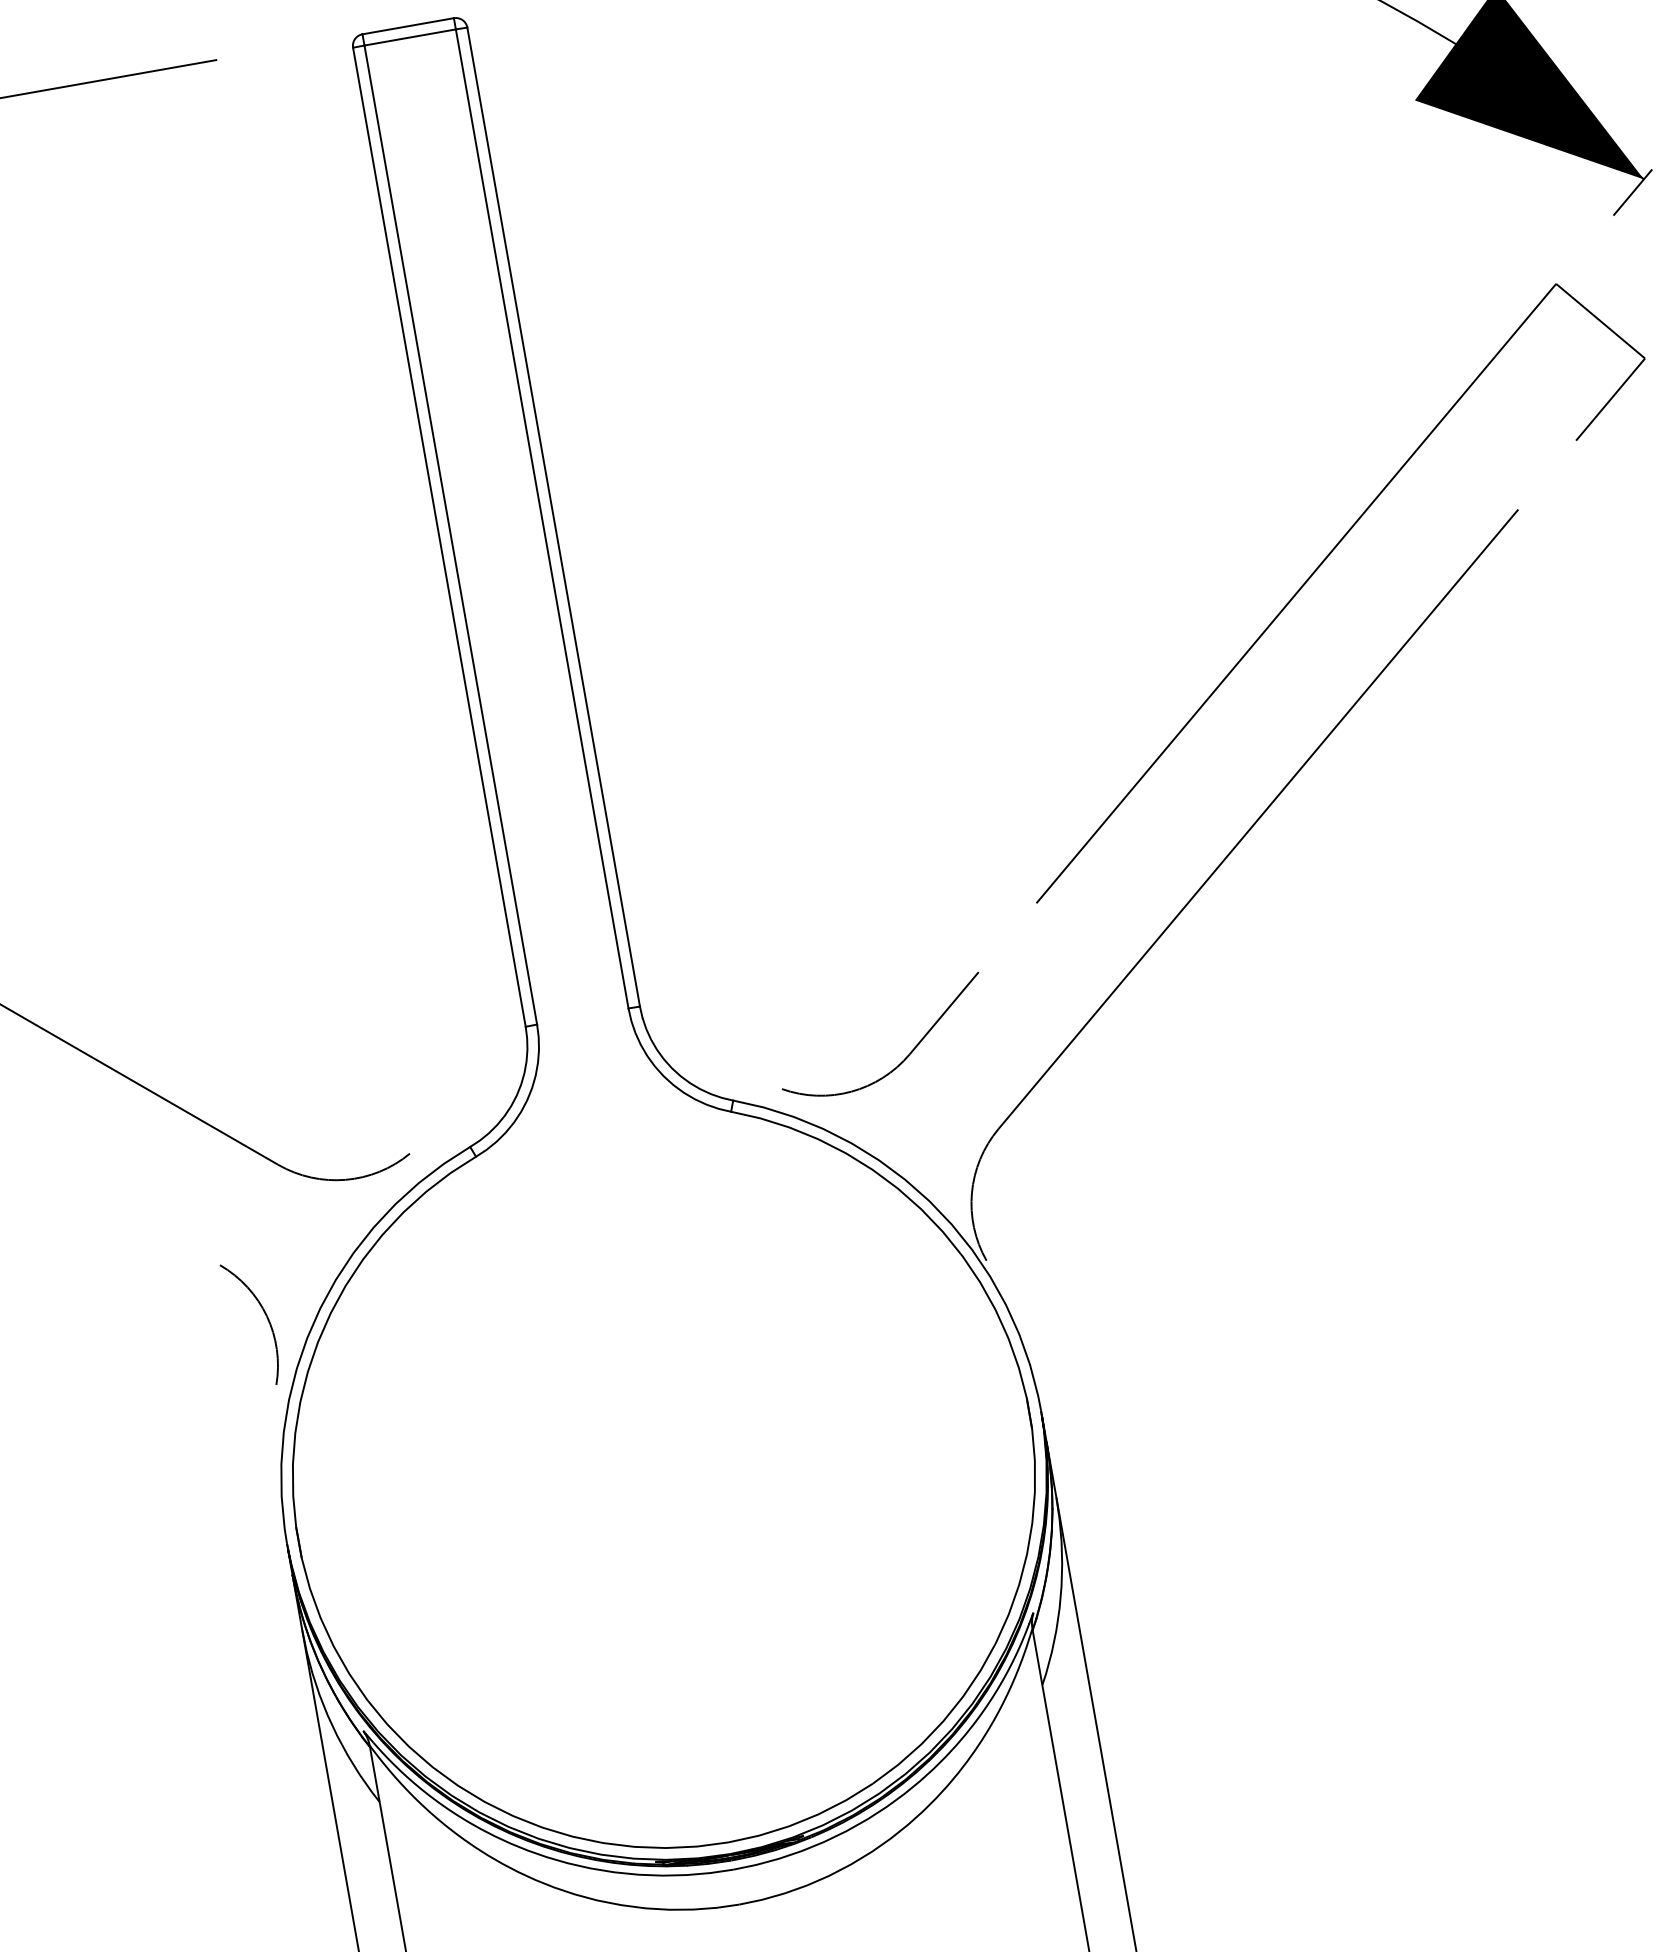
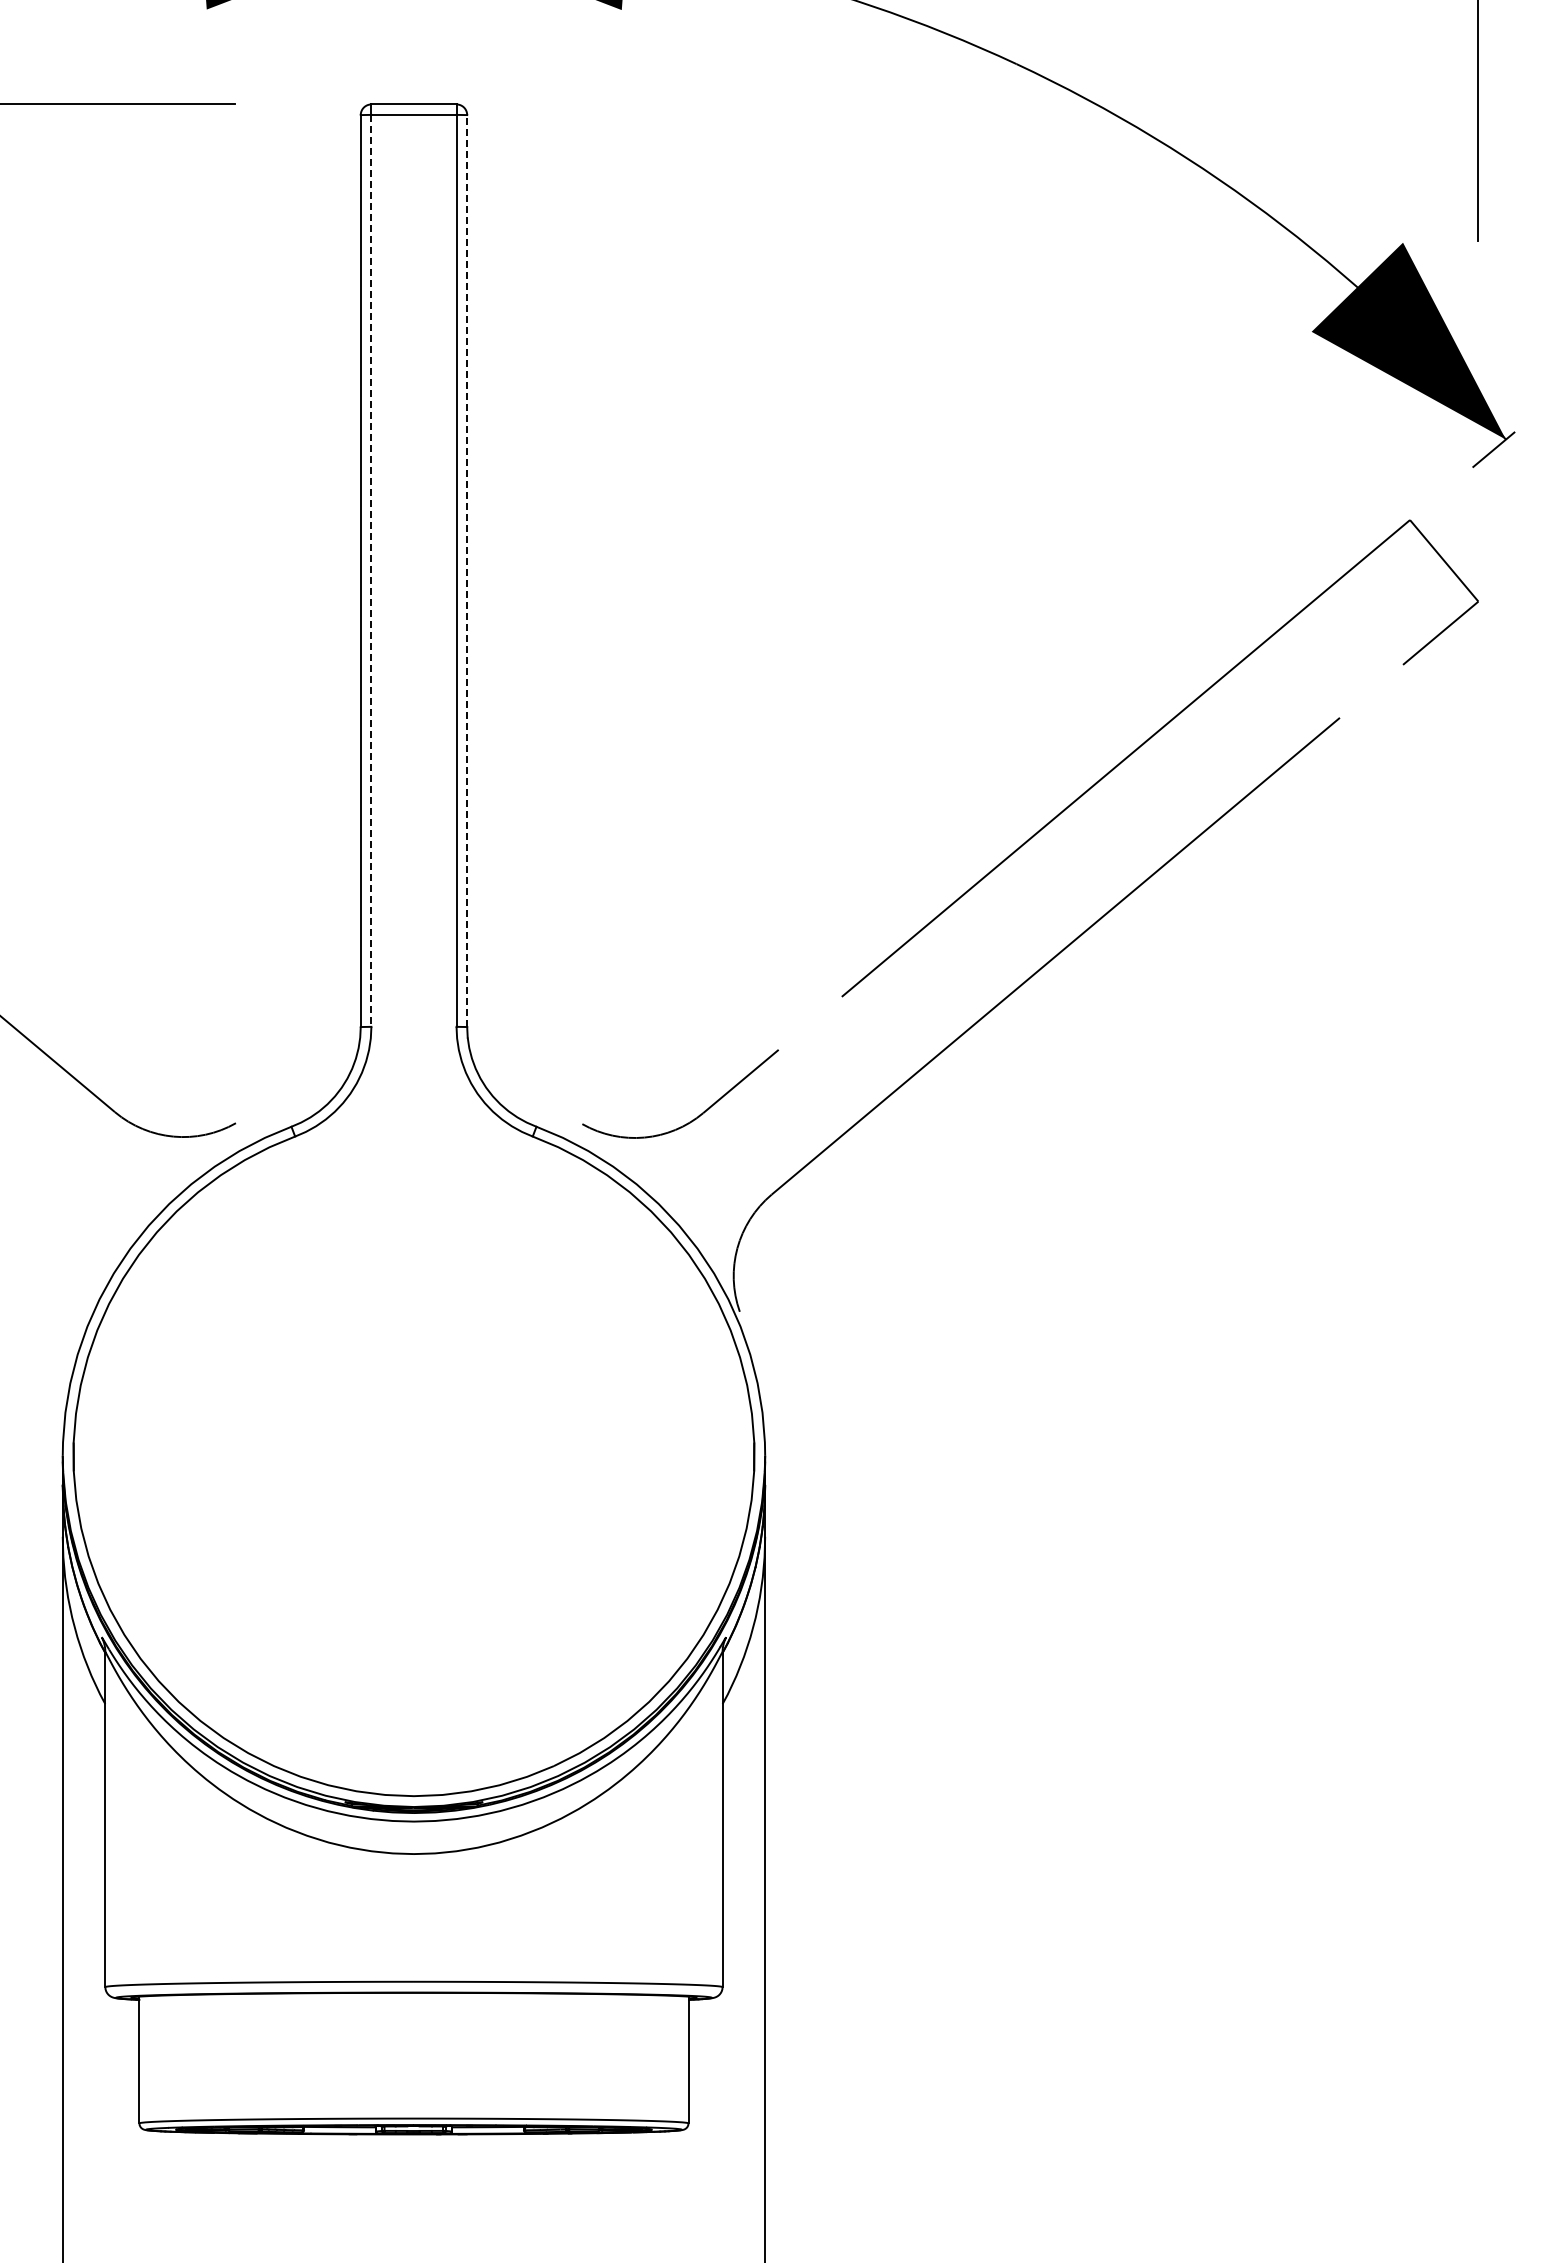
line: (554, 517) -> (467, 571), solid -> dashed
line: (450, 534) -> (371, 570), solid -> dashed
arc: (265, 1315) -> (79, 1246), removed

